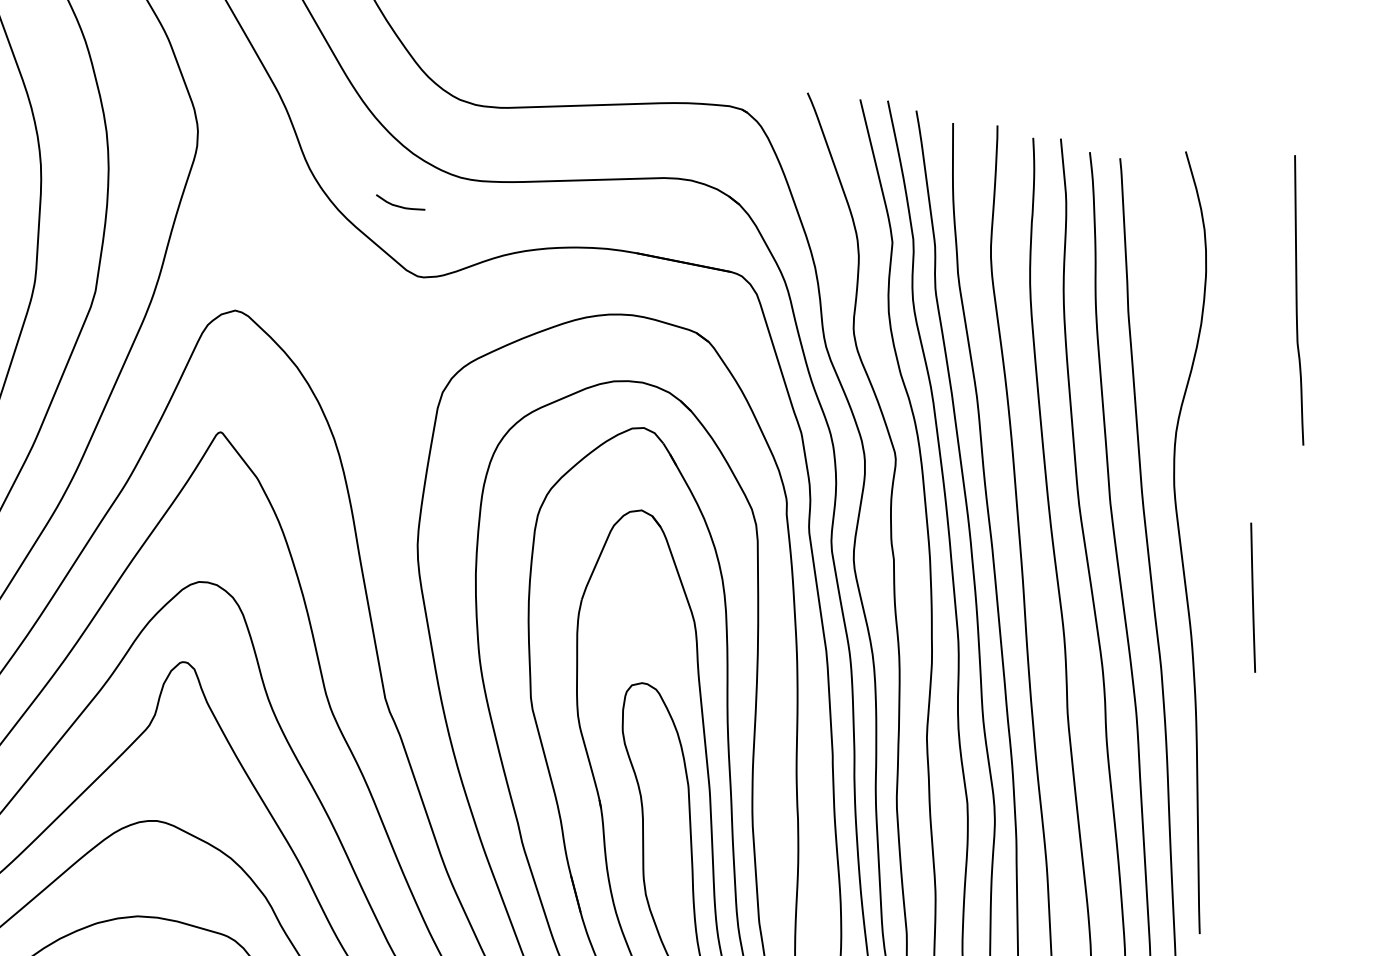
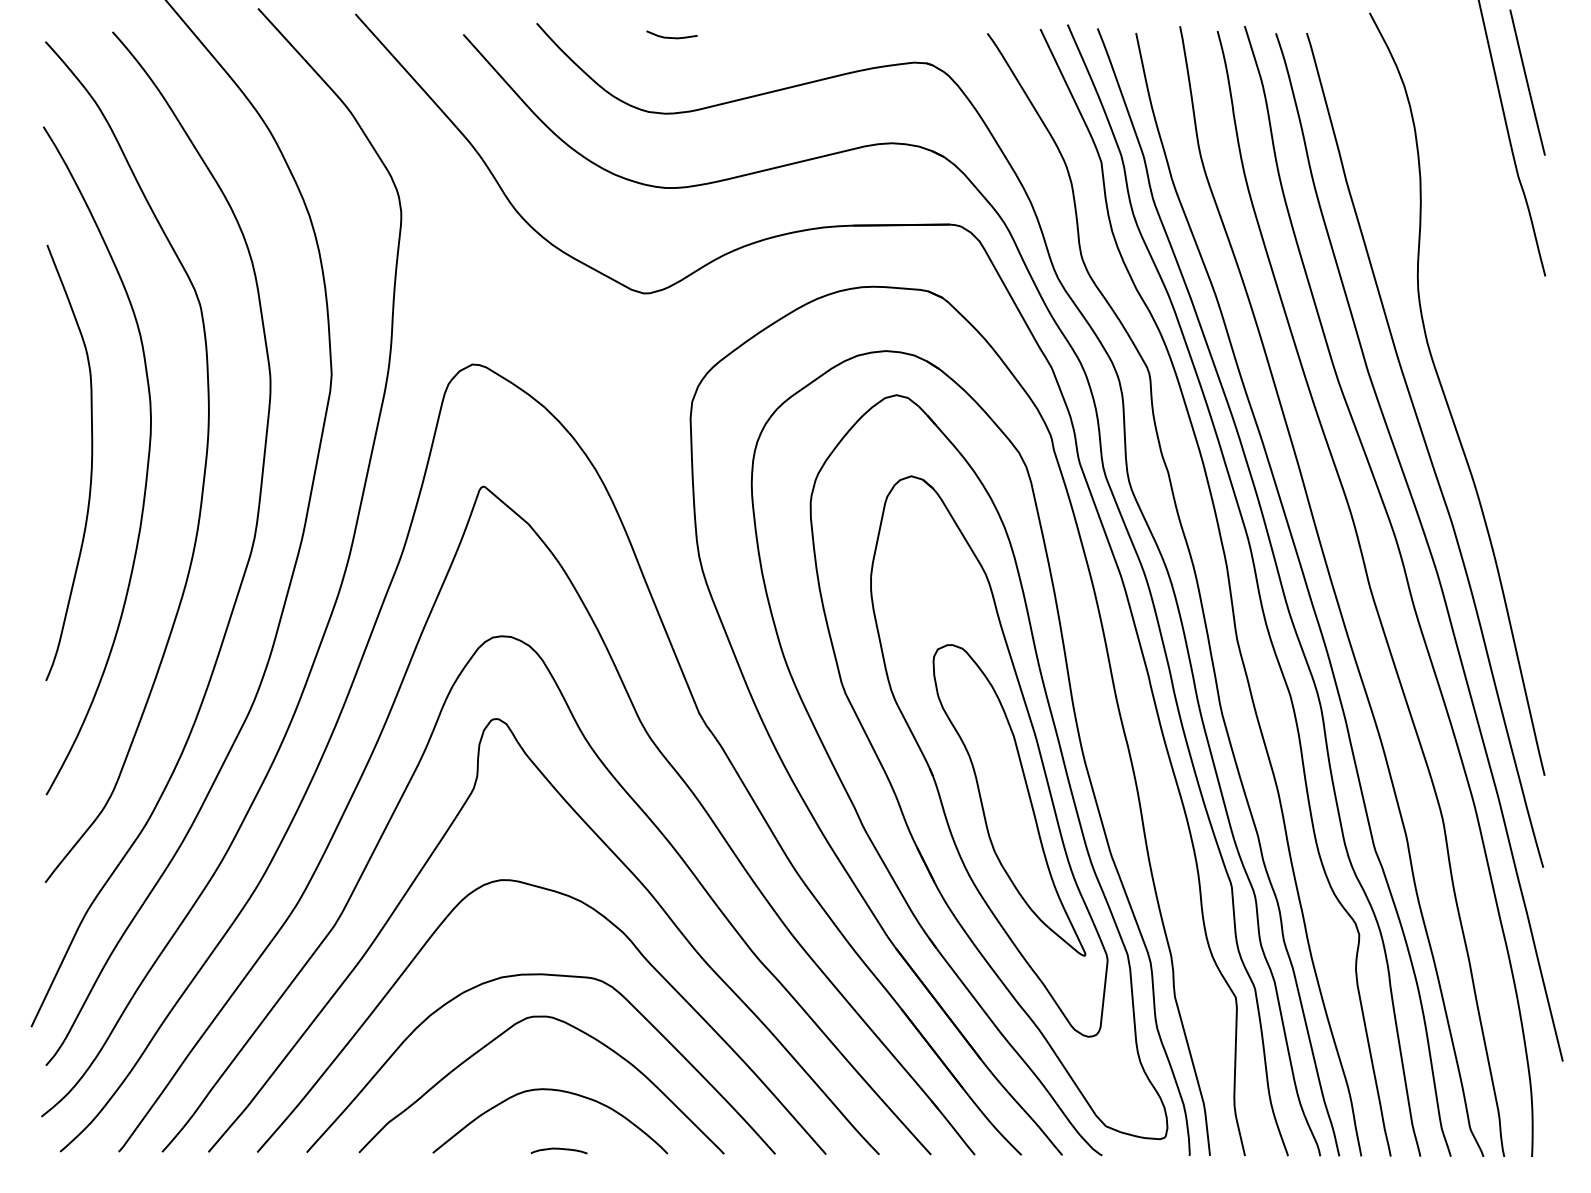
curve: (399, 206) -> (671, 37), moved
line: (1253, 597) -> (1527, 82), moved

